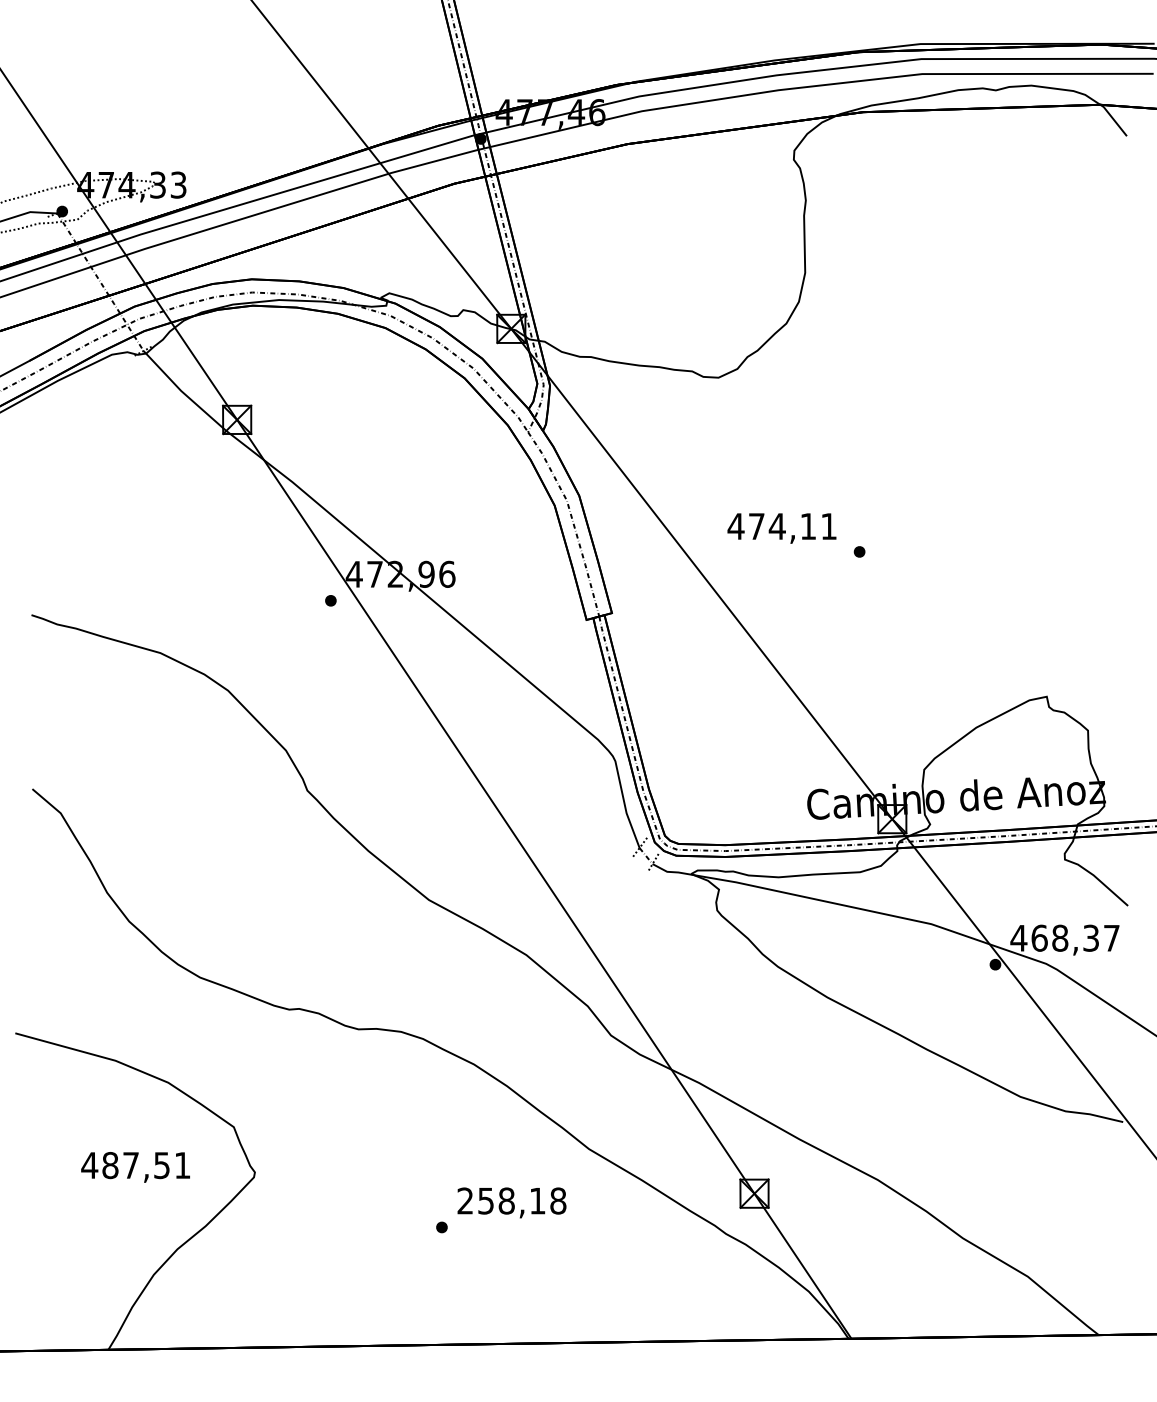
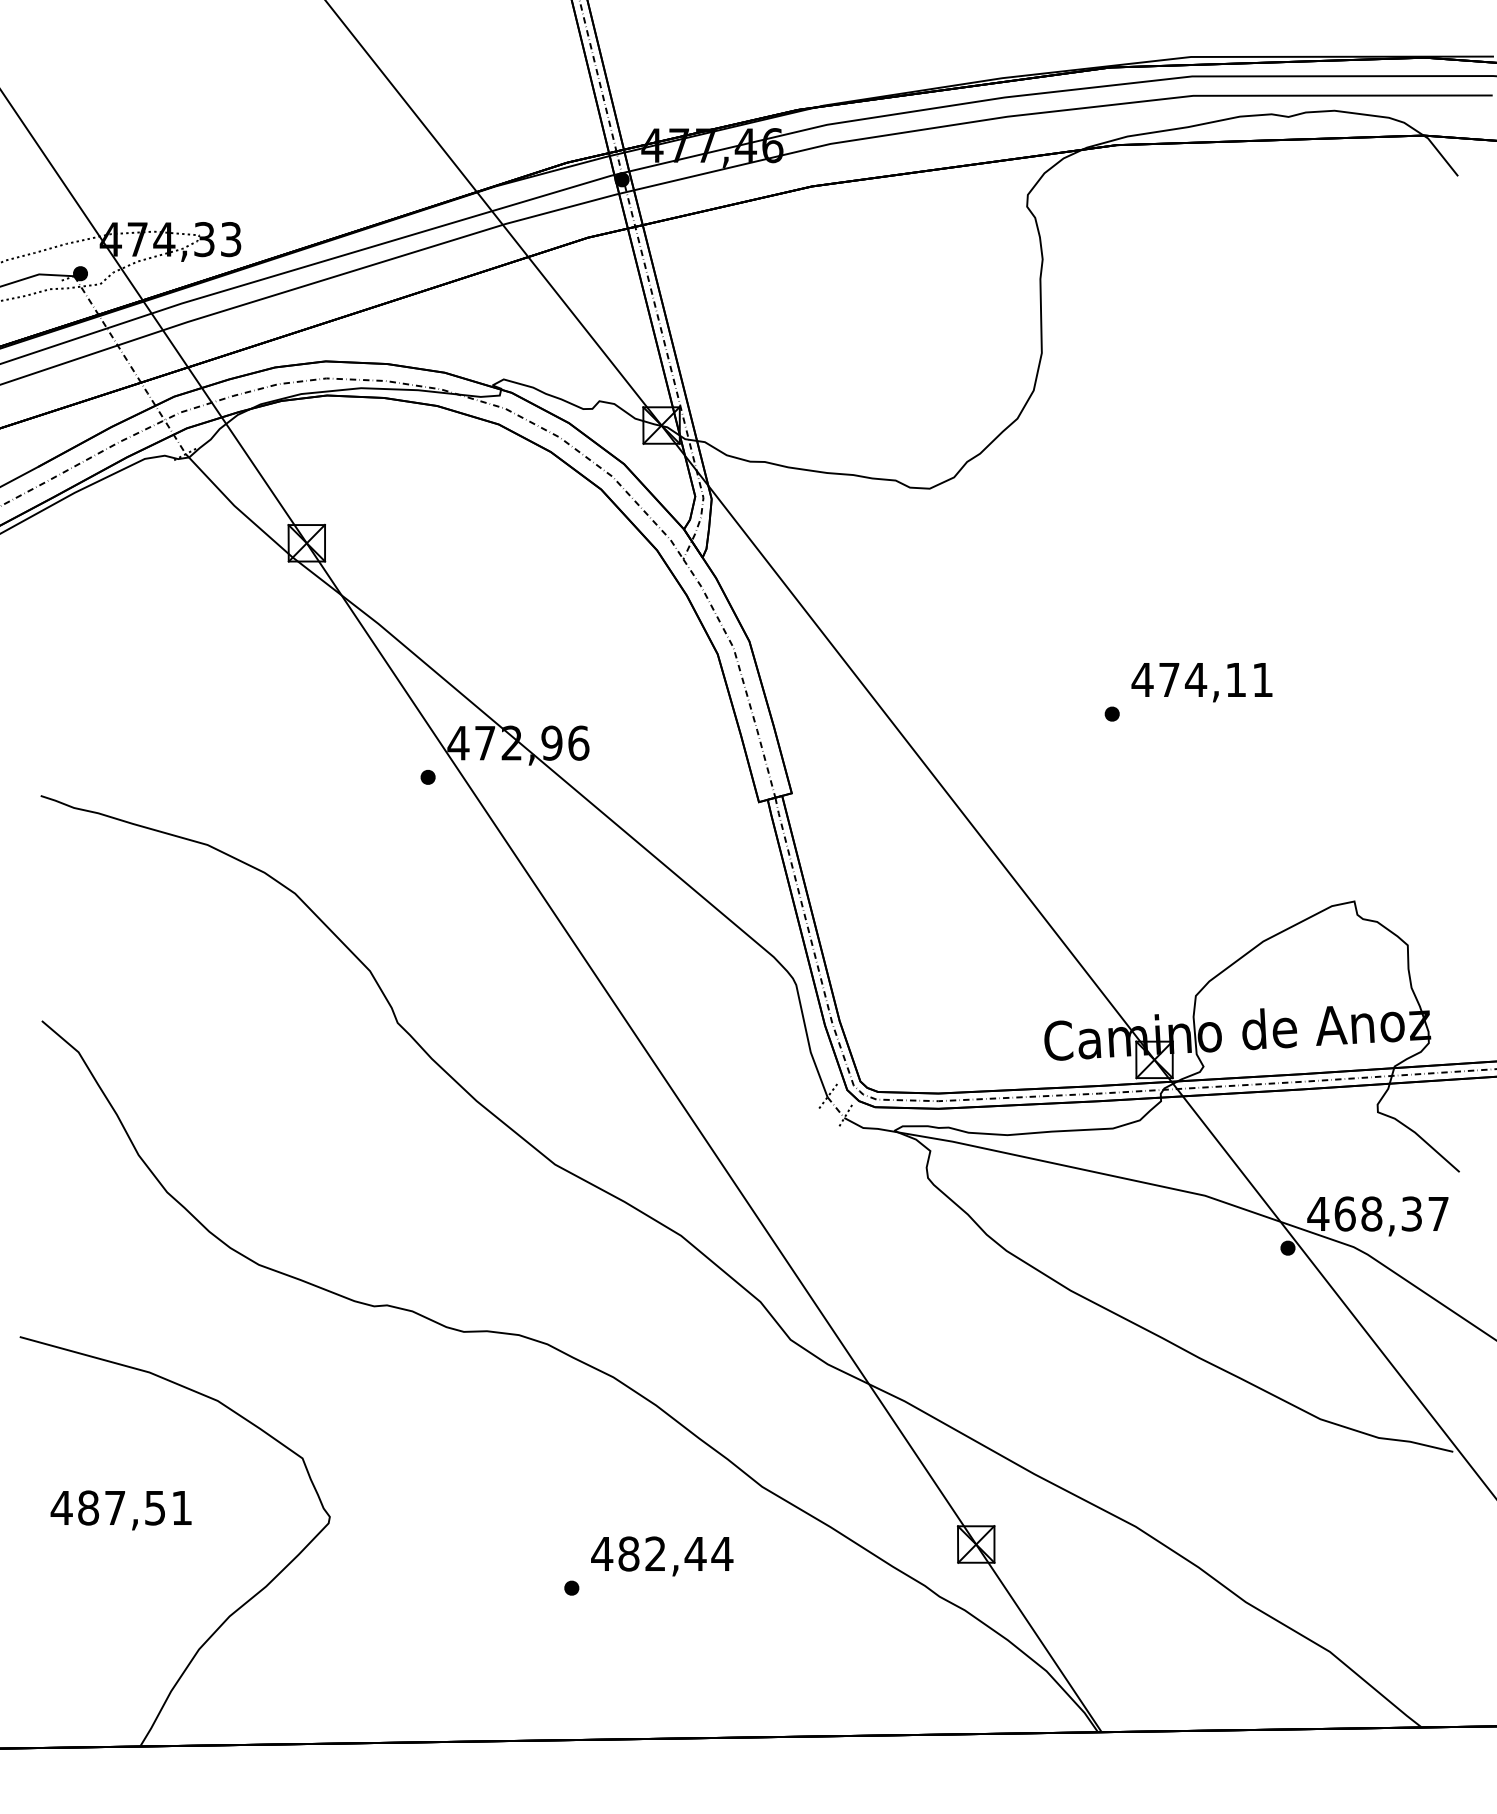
text: (781, 528) -> (1201, 682), moved
text: (135, 1167) -> (120, 1510), moved
text: (511, 1200) -> (661, 1553), 258,18 -> 482,44

